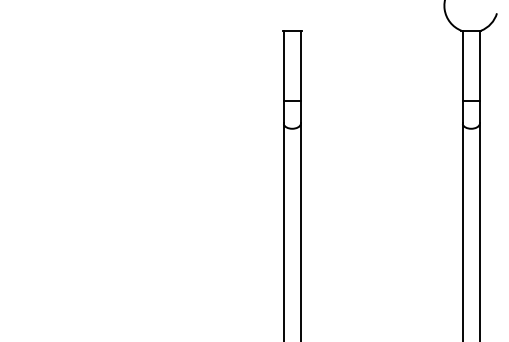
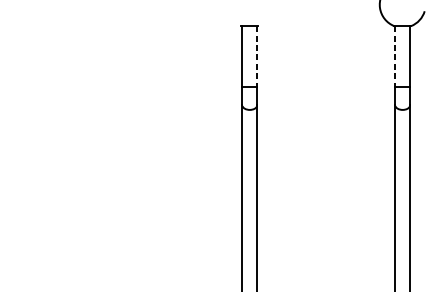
line: (300, 66) -> (256, 56), solid -> dashed
line: (462, 66) -> (395, 56), solid -> dashed

